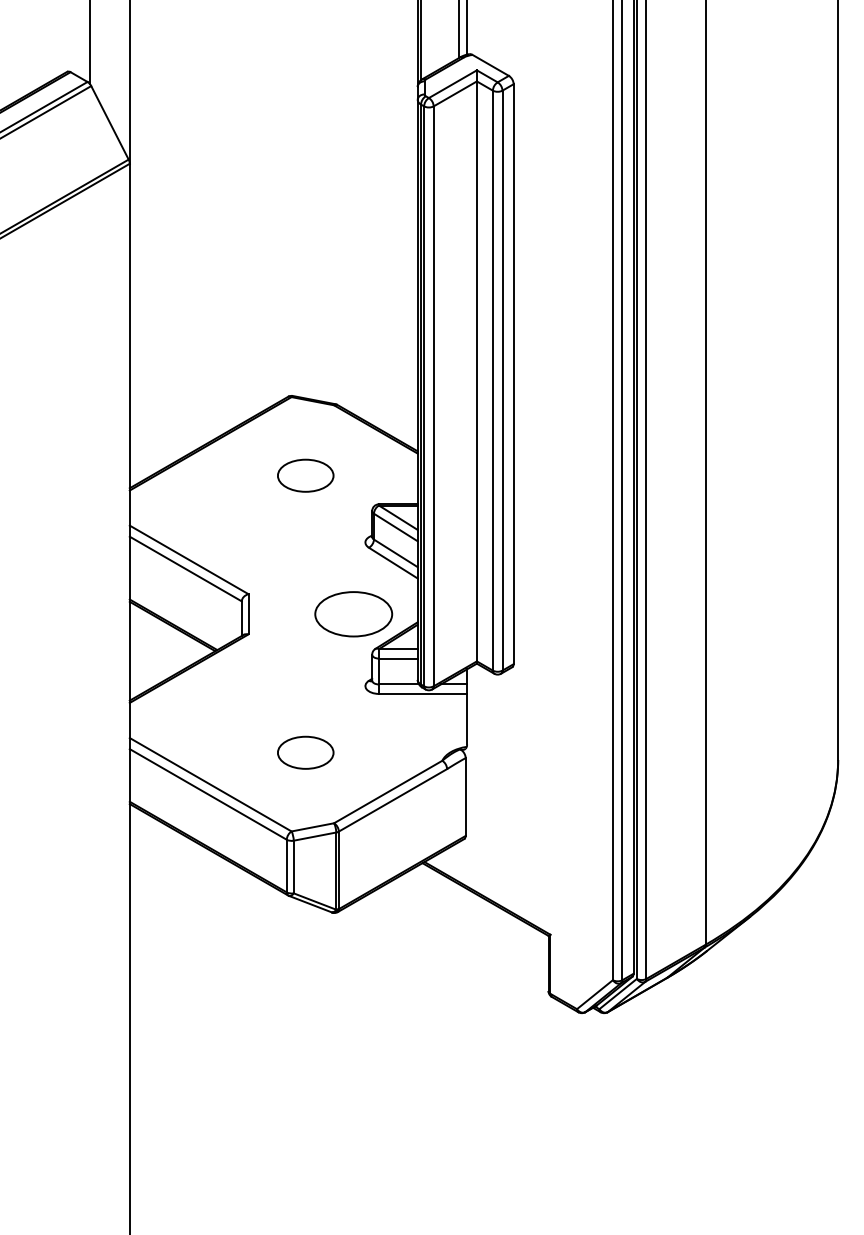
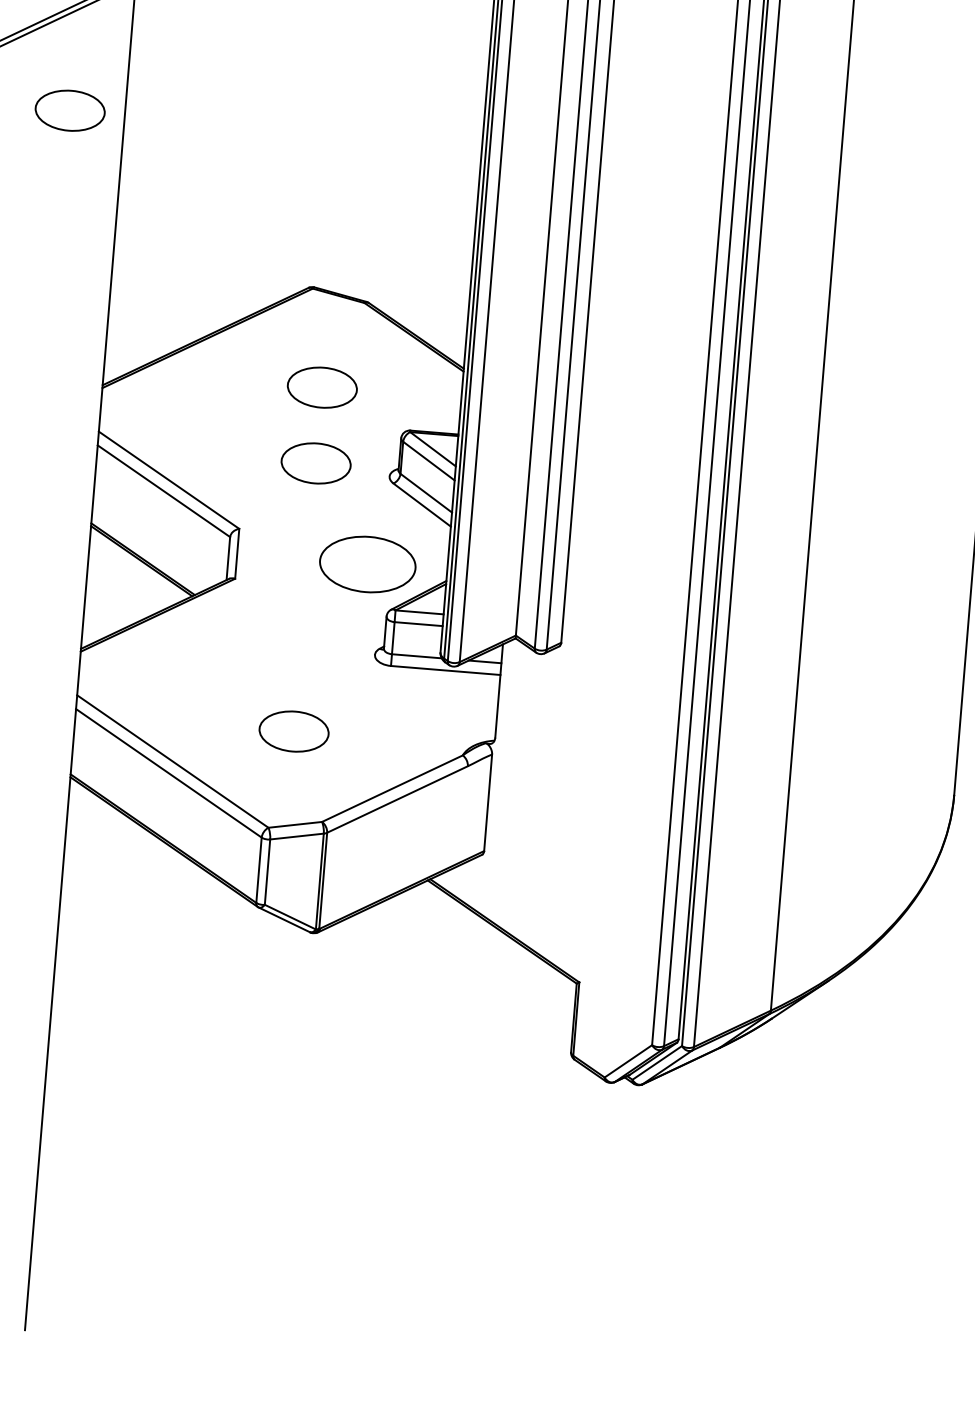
part: (85, 270) -> (69, 110), added
part: (305, 536) -> (315, 463), added

